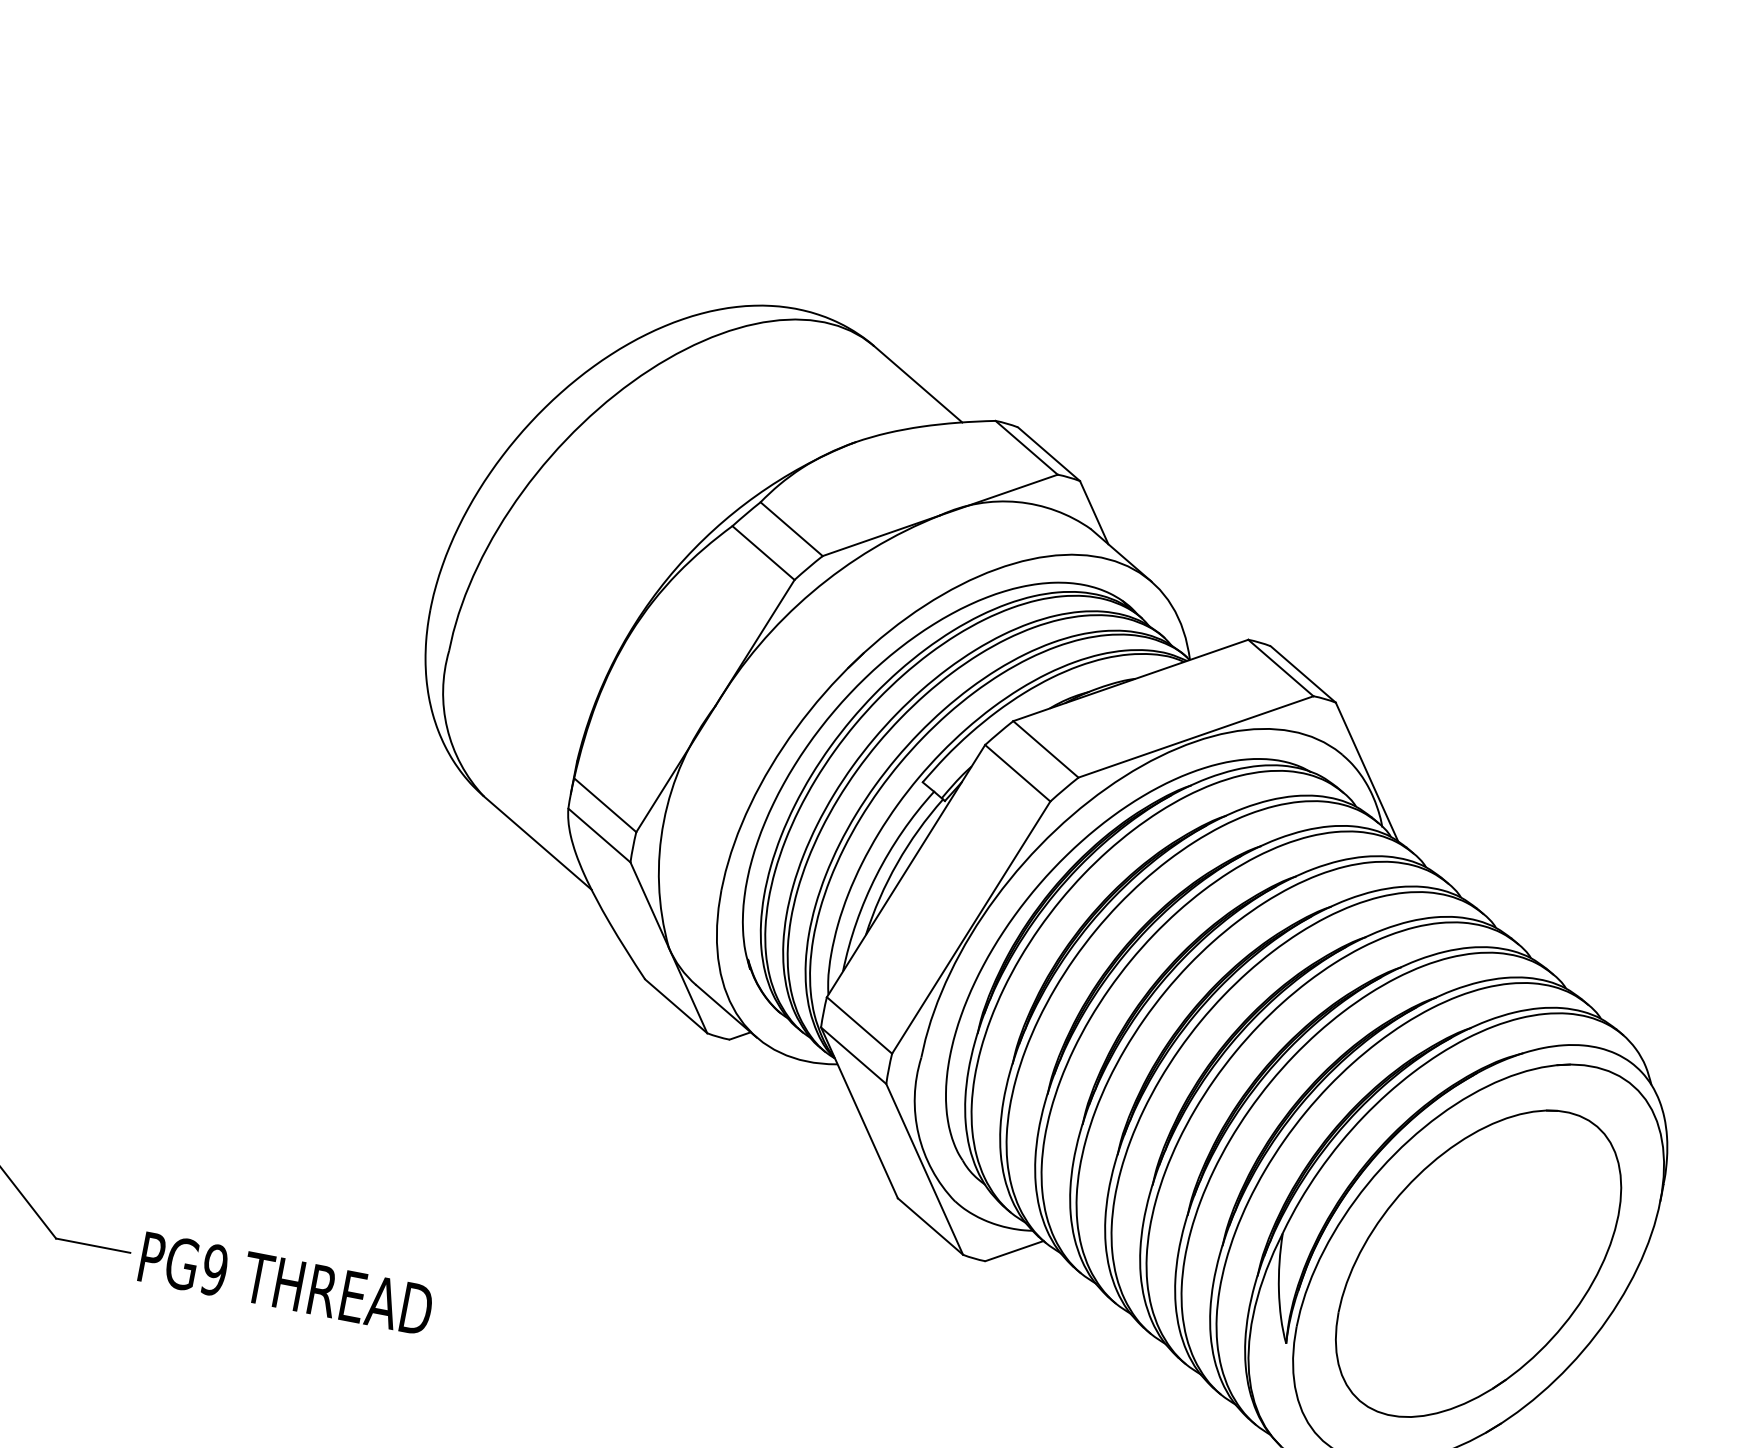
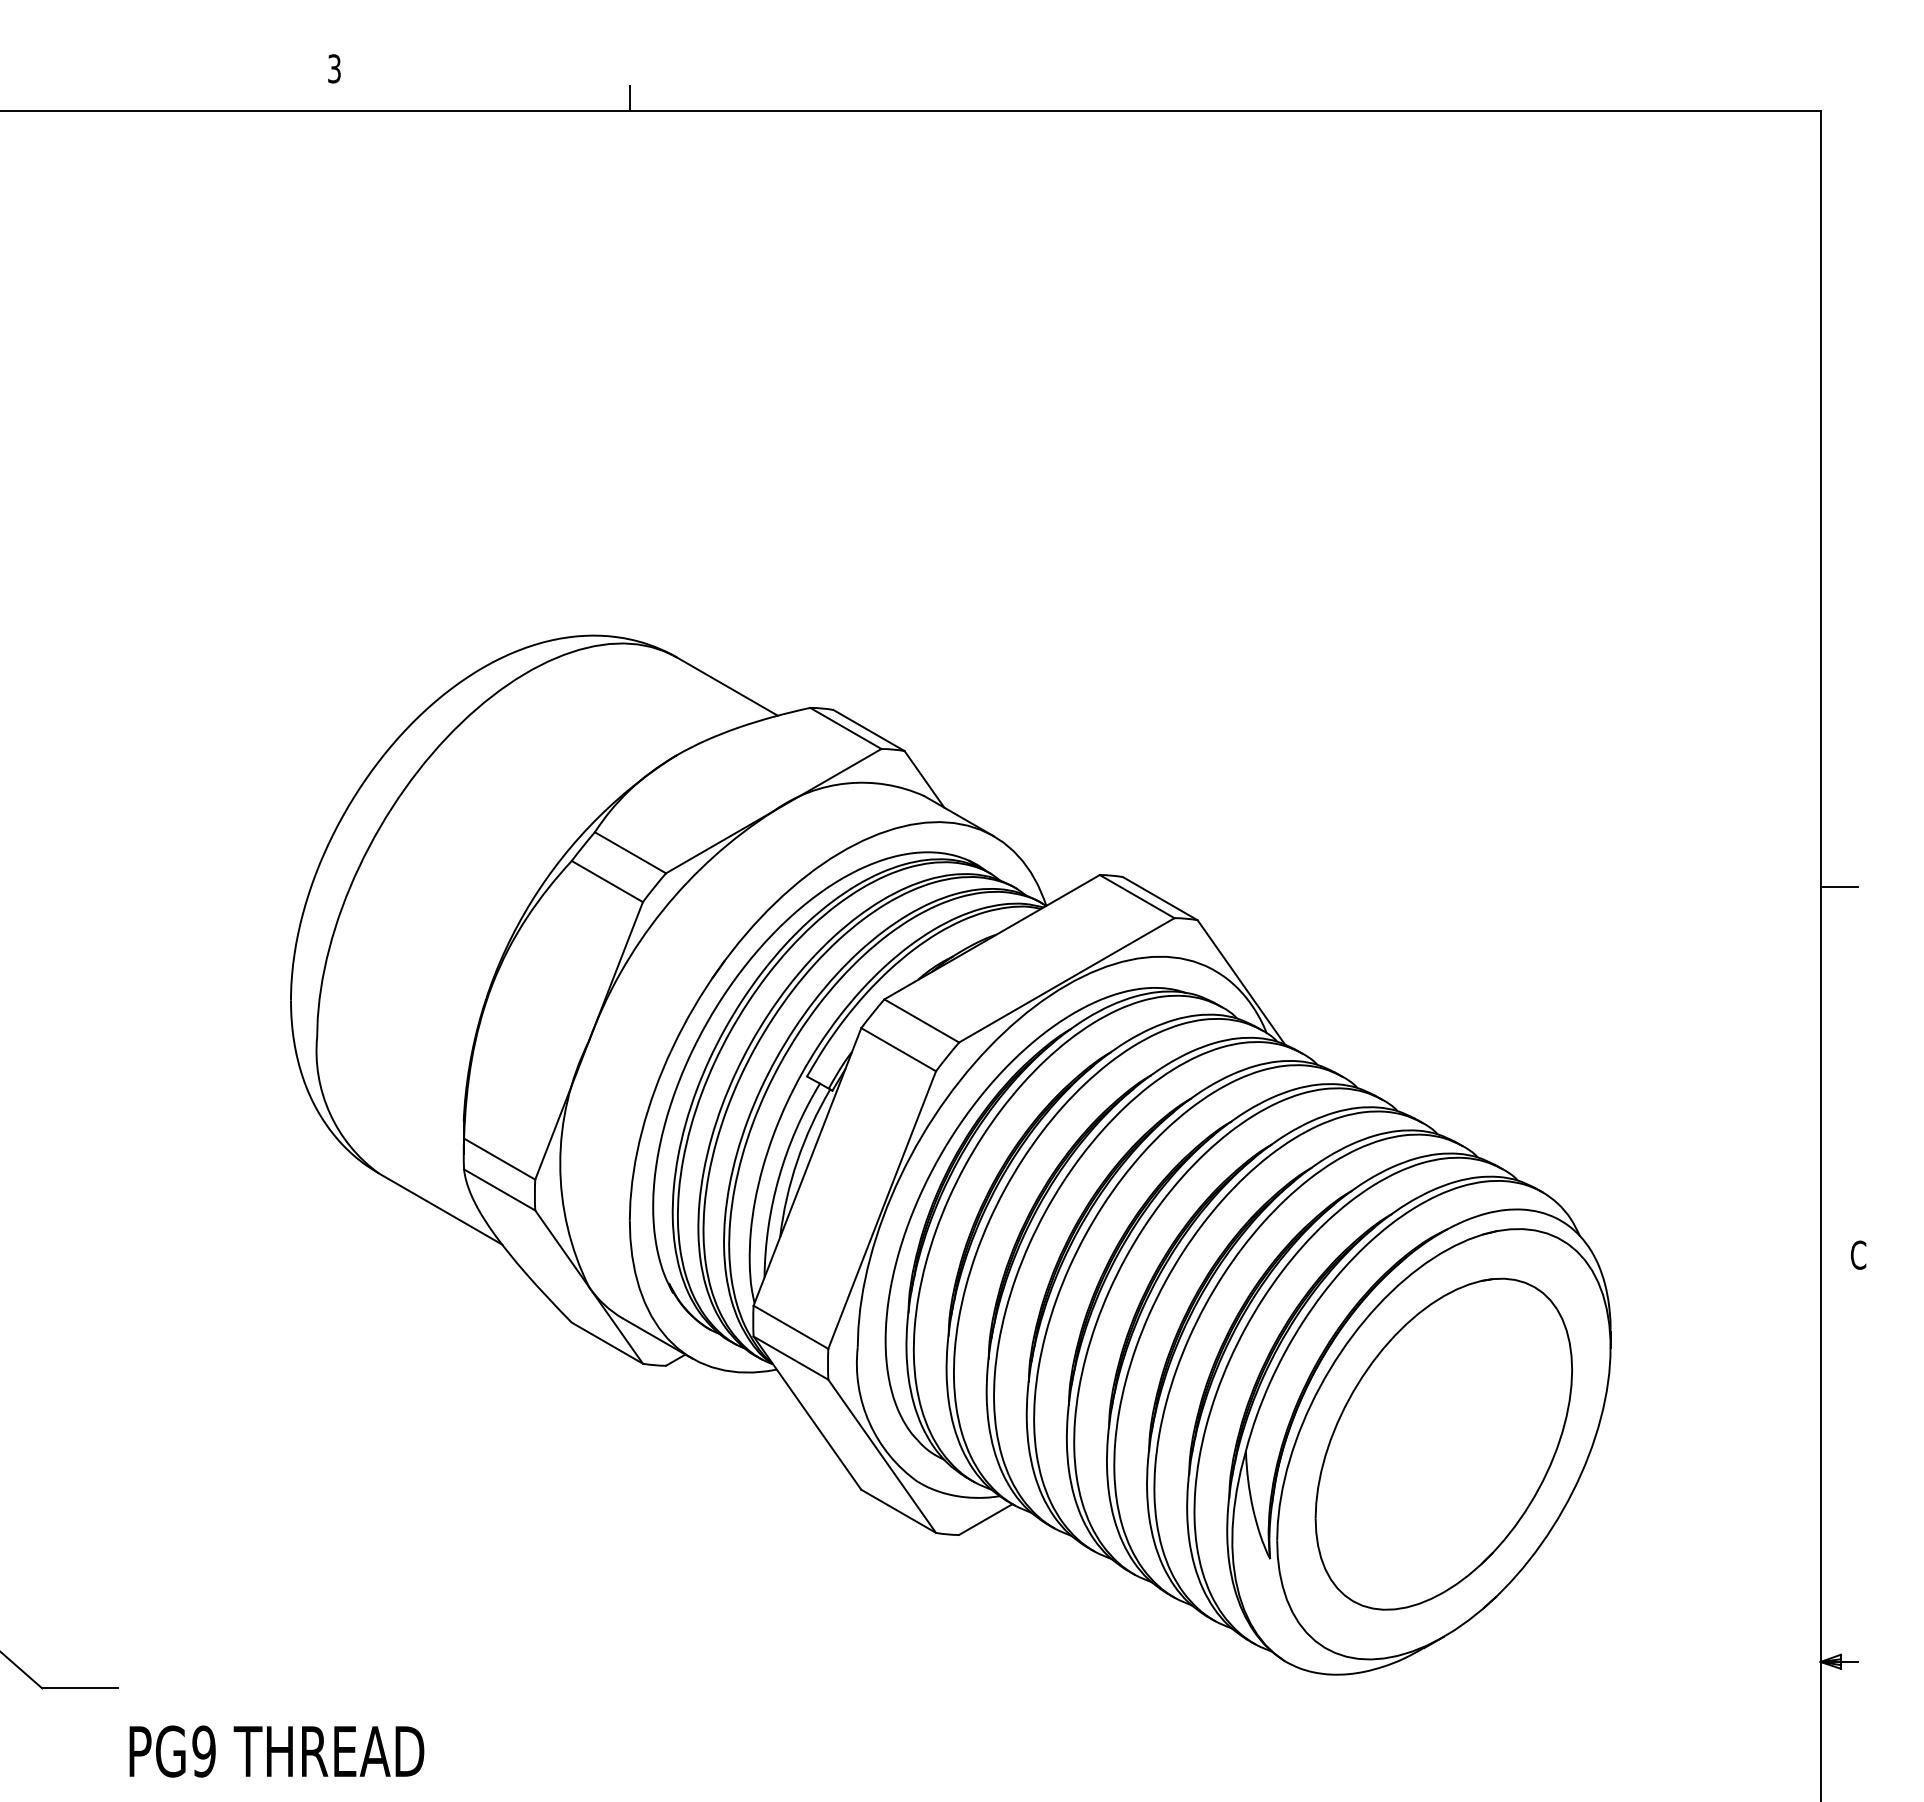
text: (285, 1283) -> (276, 1751), moved

